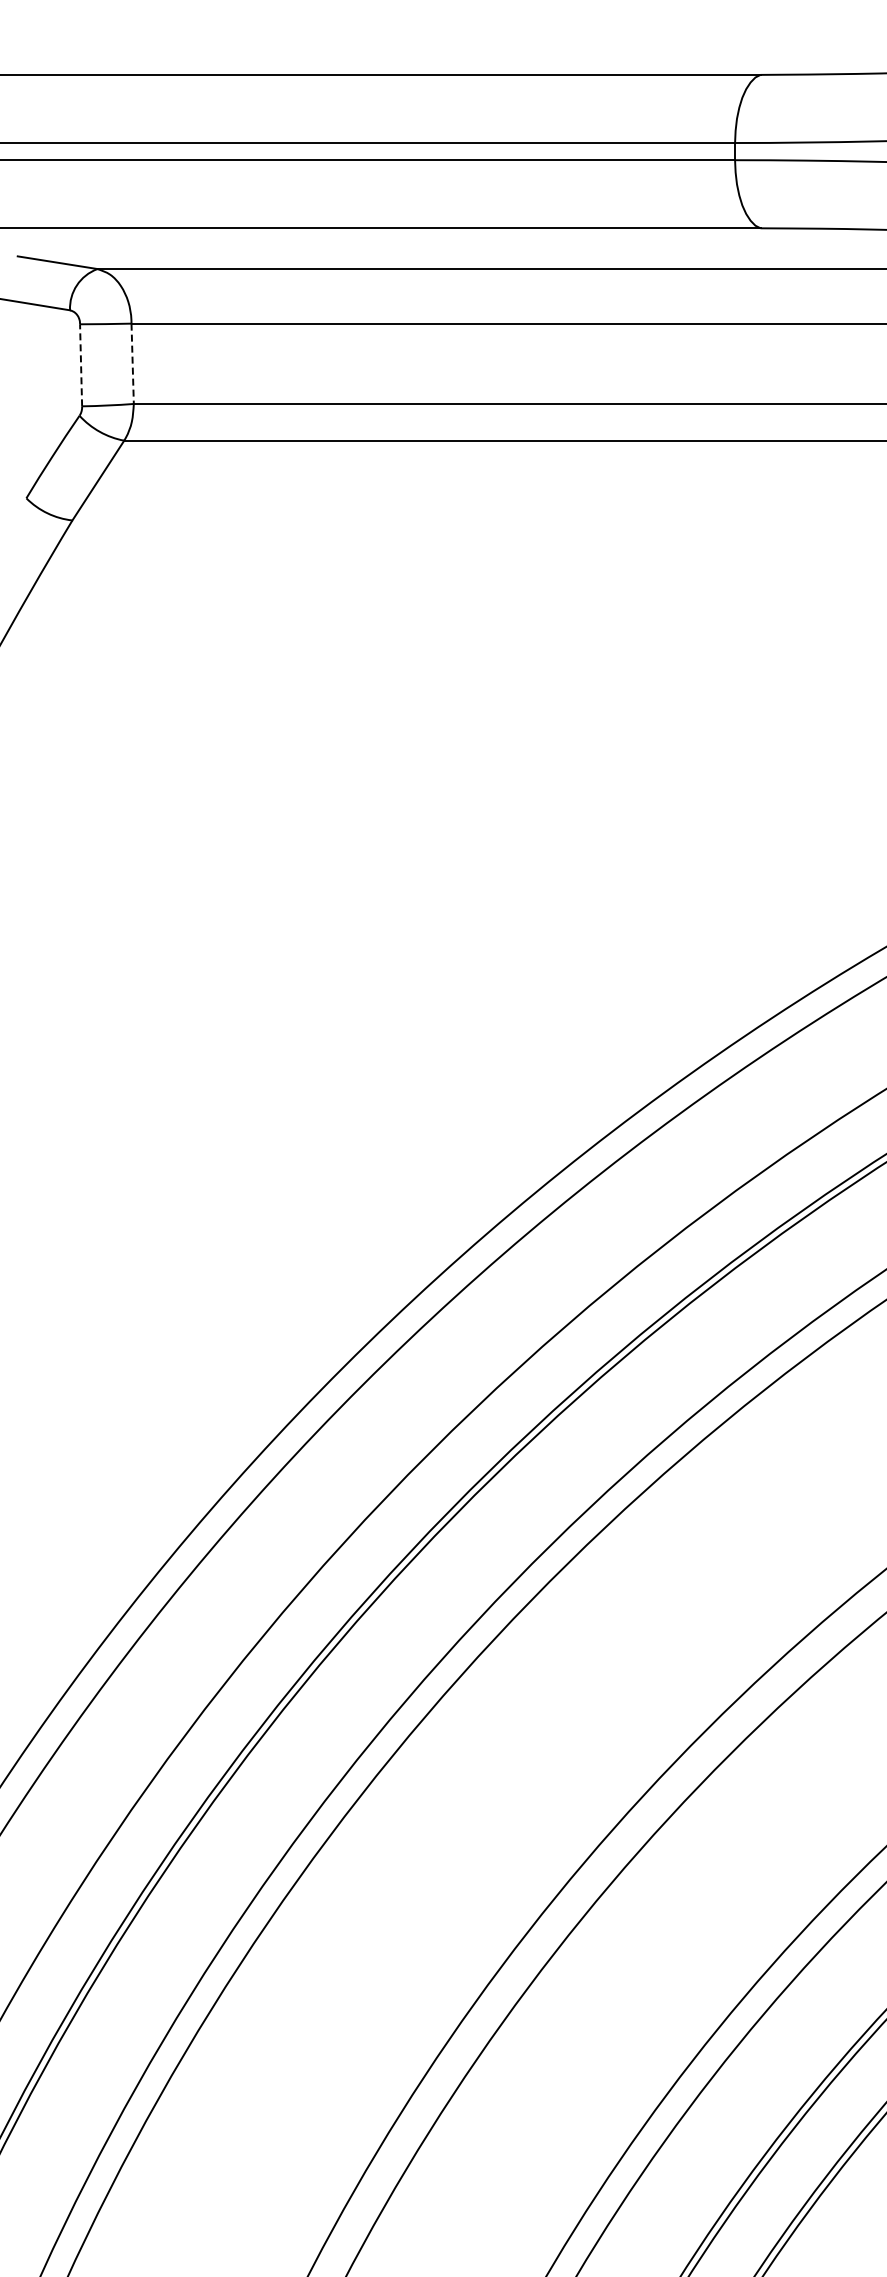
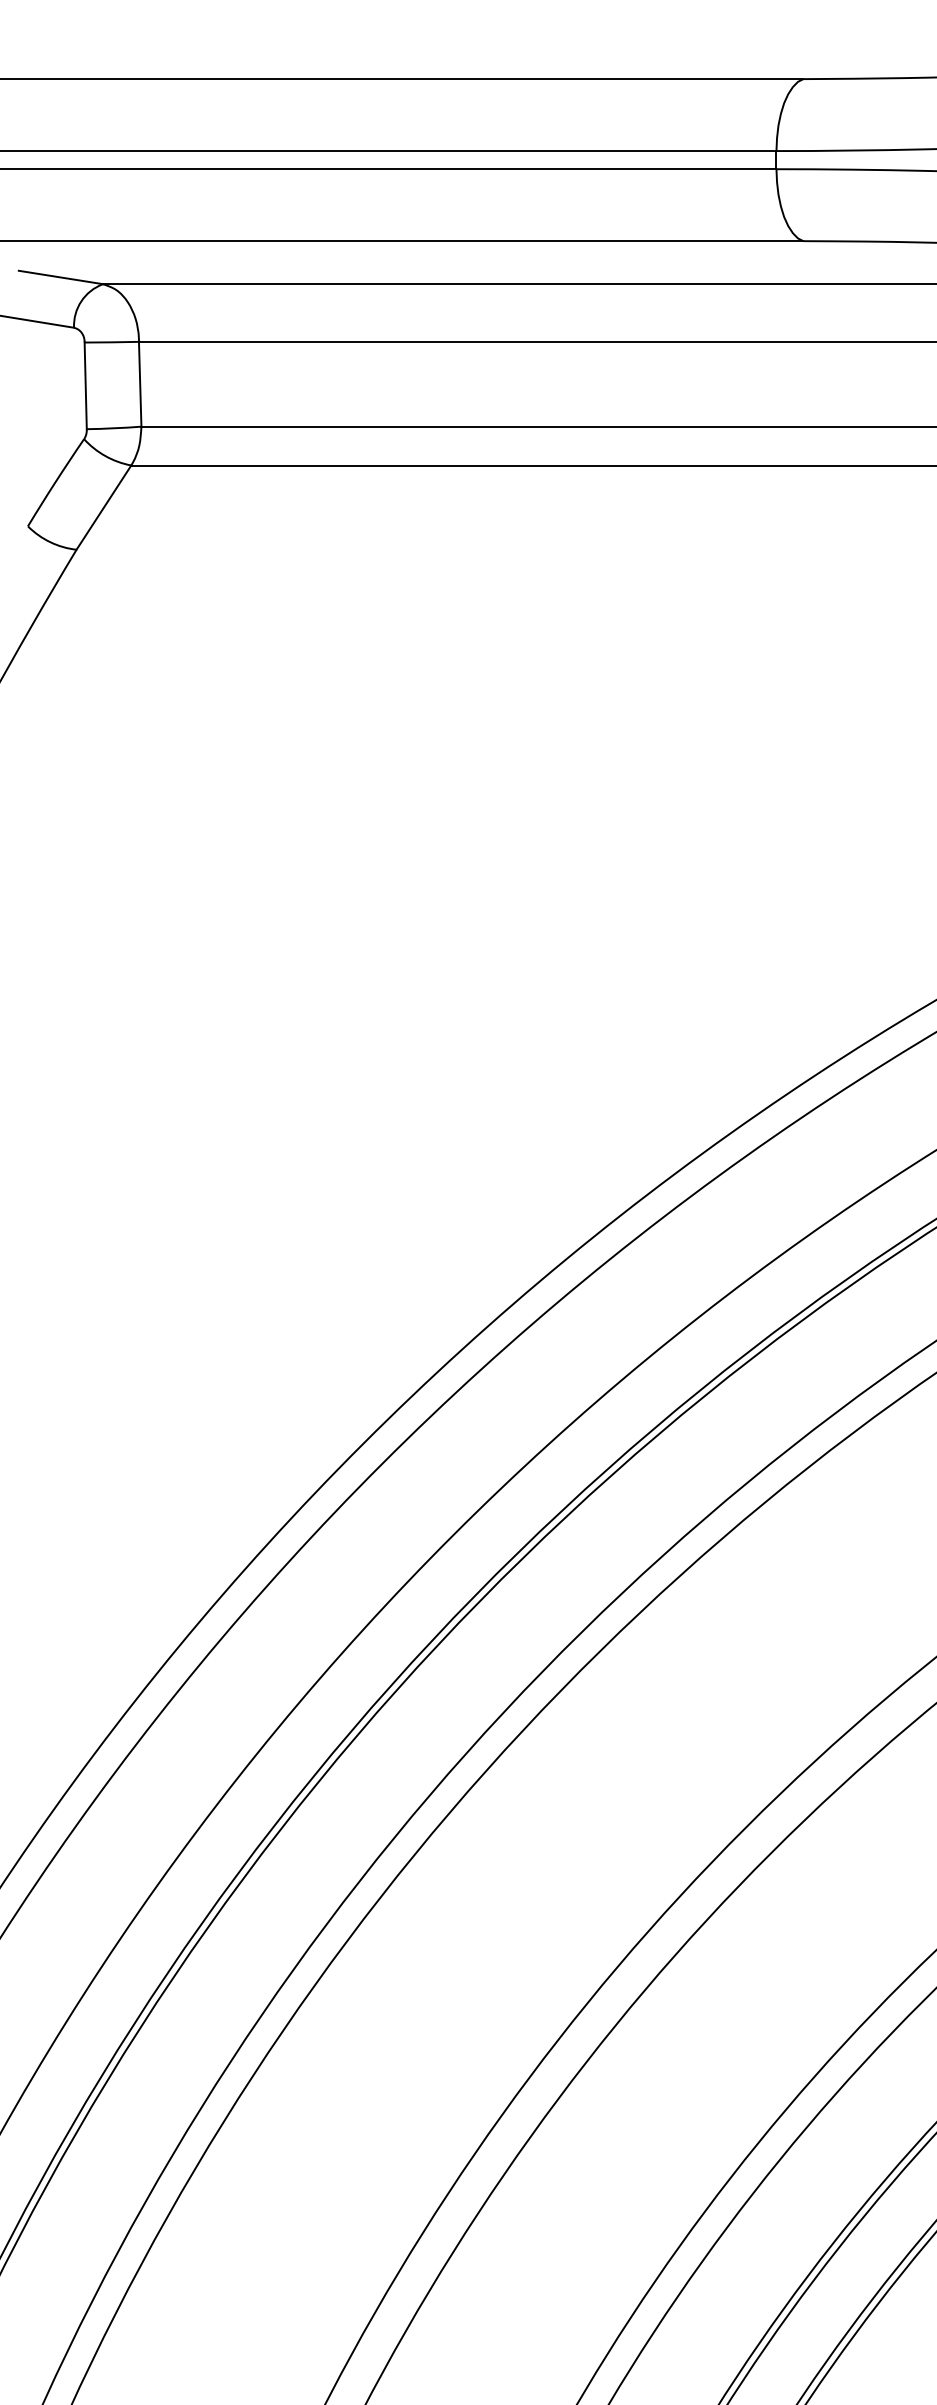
line: (81, 364) -> (86, 385), dashed -> solid
line: (132, 364) -> (140, 385), dashed -> solid

